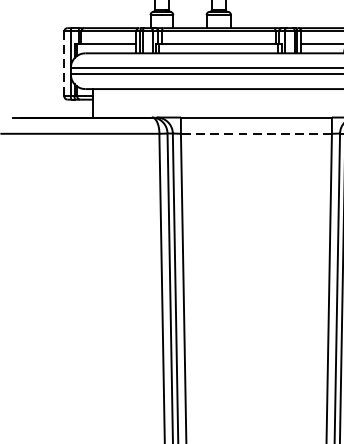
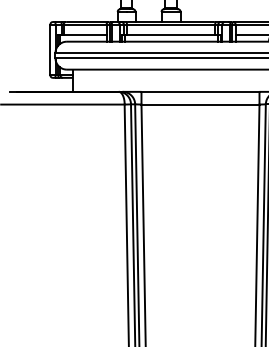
line: (64, 63) -> (50, 49), dashed -> solid
line: (256, 133) -> (200, 104), dashed -> solid

